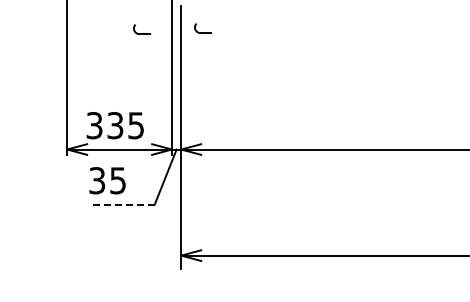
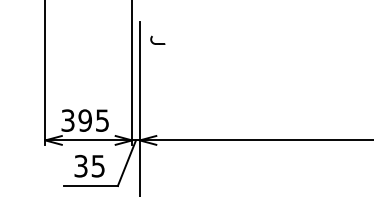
part: (142, 29) -> (107, 41), removed
text: (115, 125) -> (85, 120), 335 -> 395
text: (107, 180) -> (89, 166), moved
line: (122, 204) -> (91, 185), dashed -> solid

